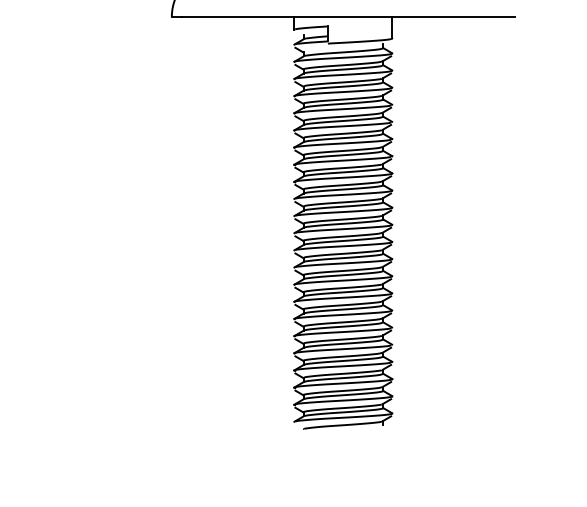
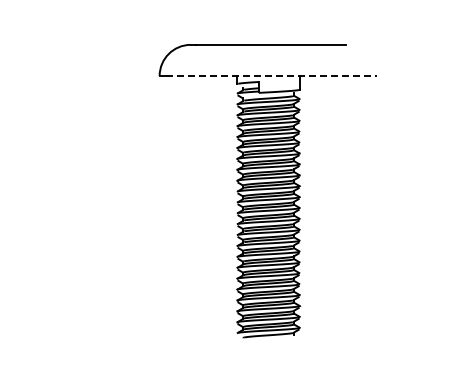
line: (347, 16) -> (271, 75), solid -> dashed

